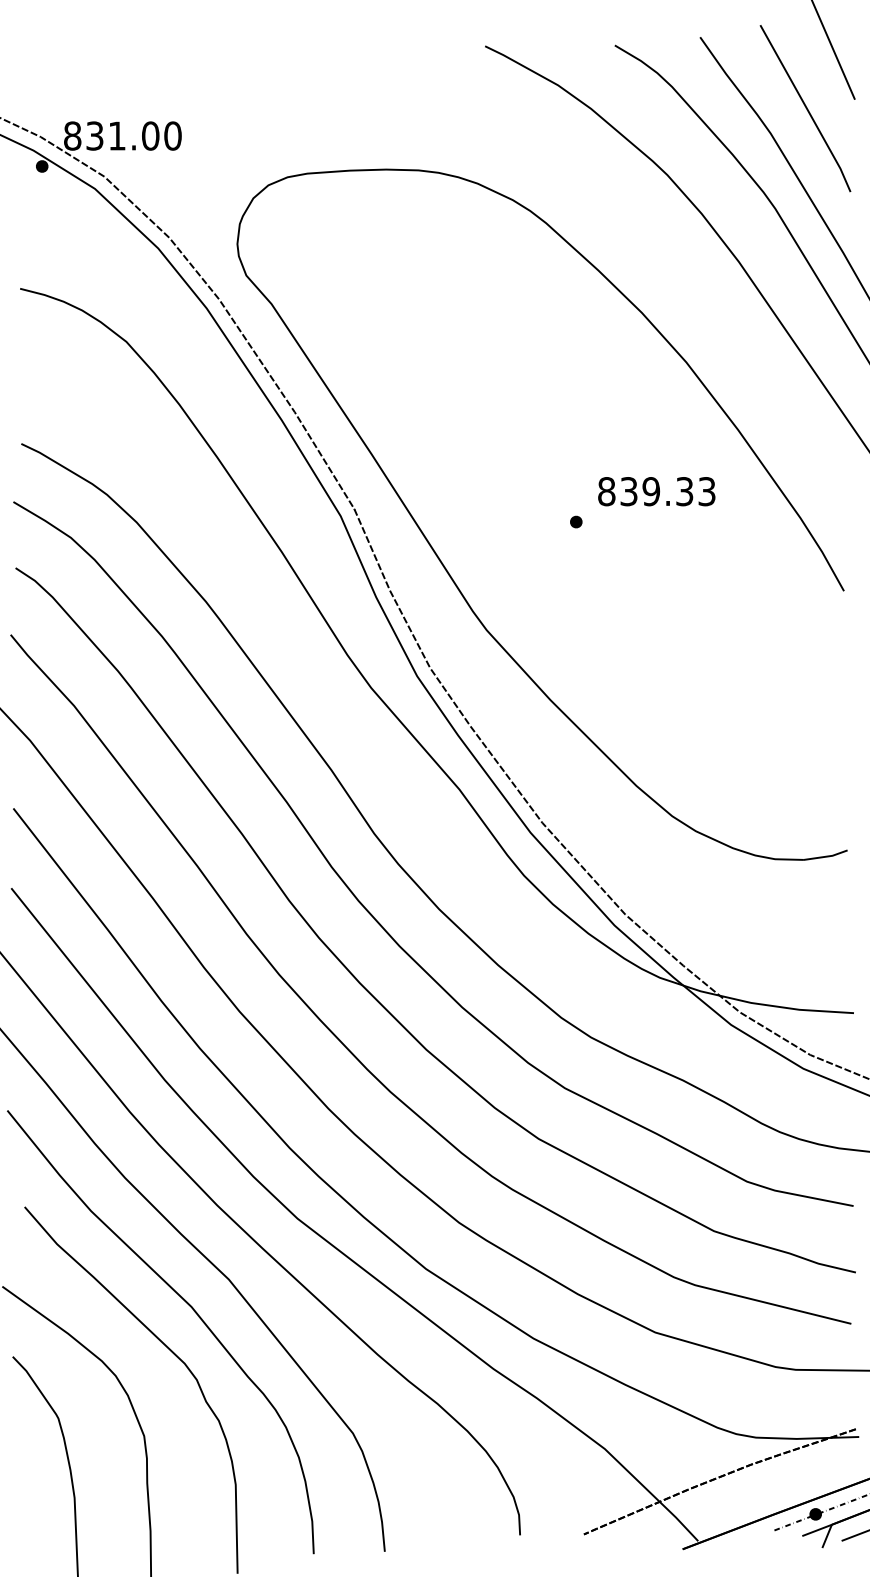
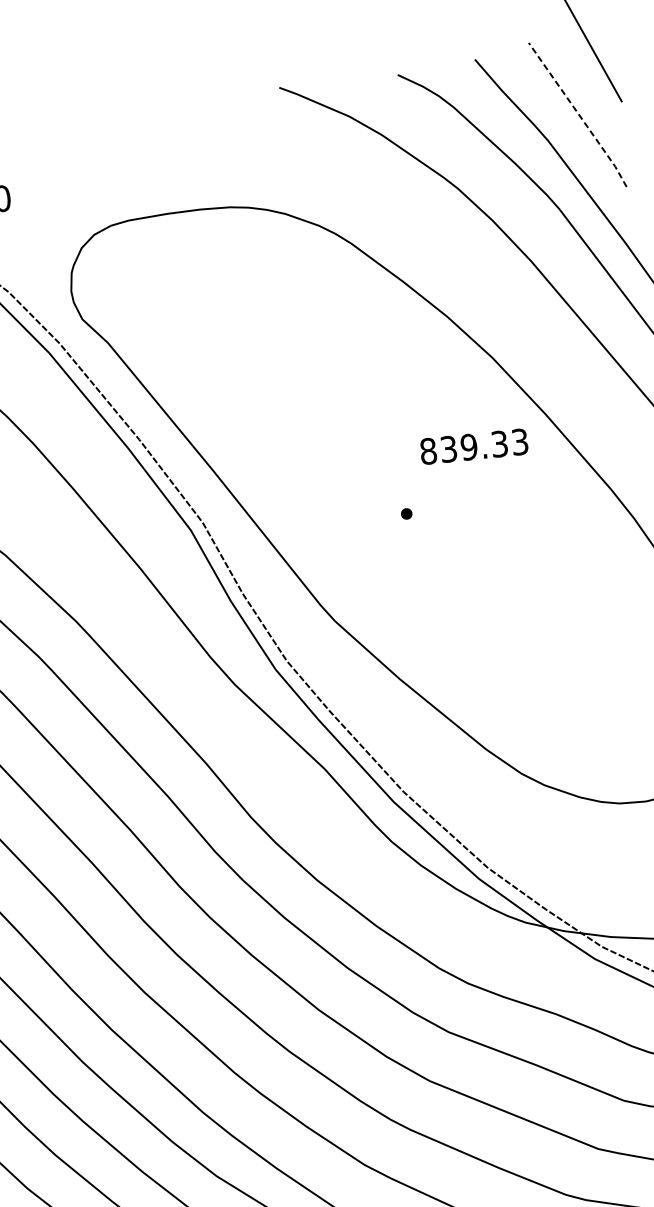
line: (806, 108) -> (578, 114), solid -> dashed
text: (656, 491) -> (473, 446), moved

